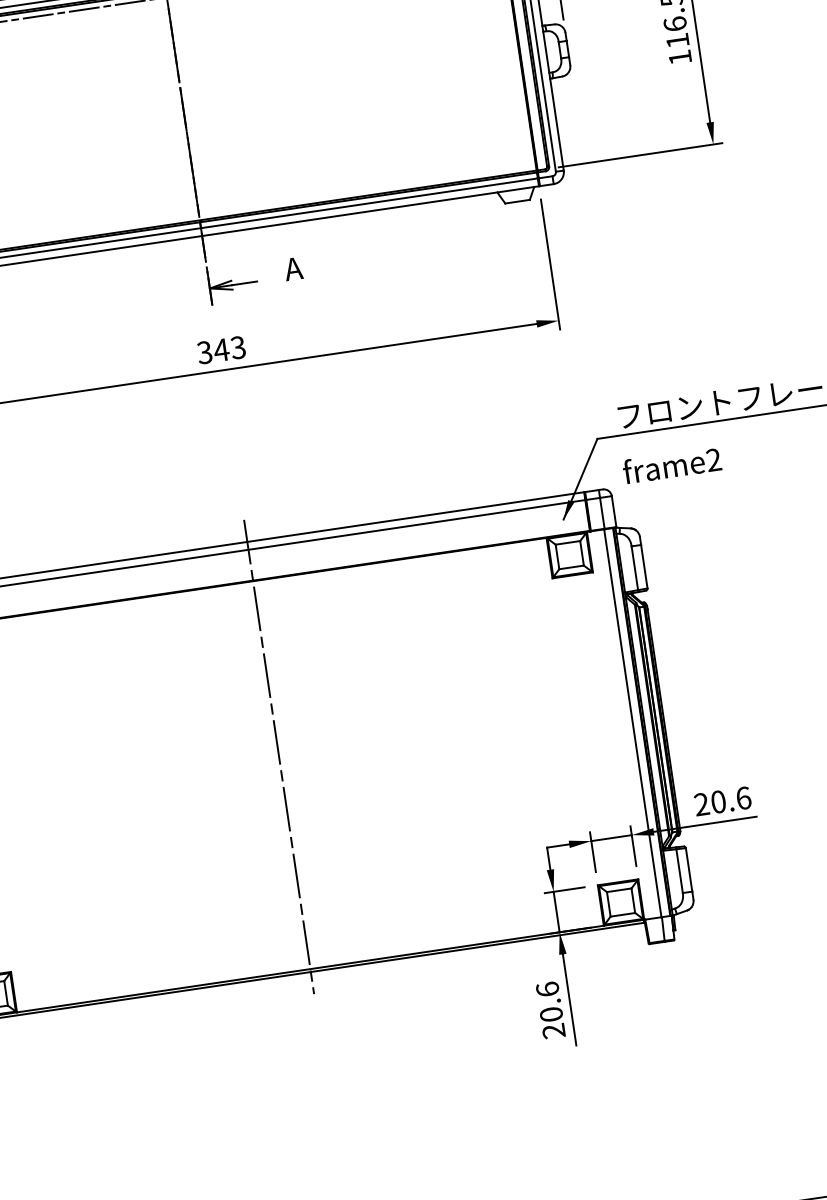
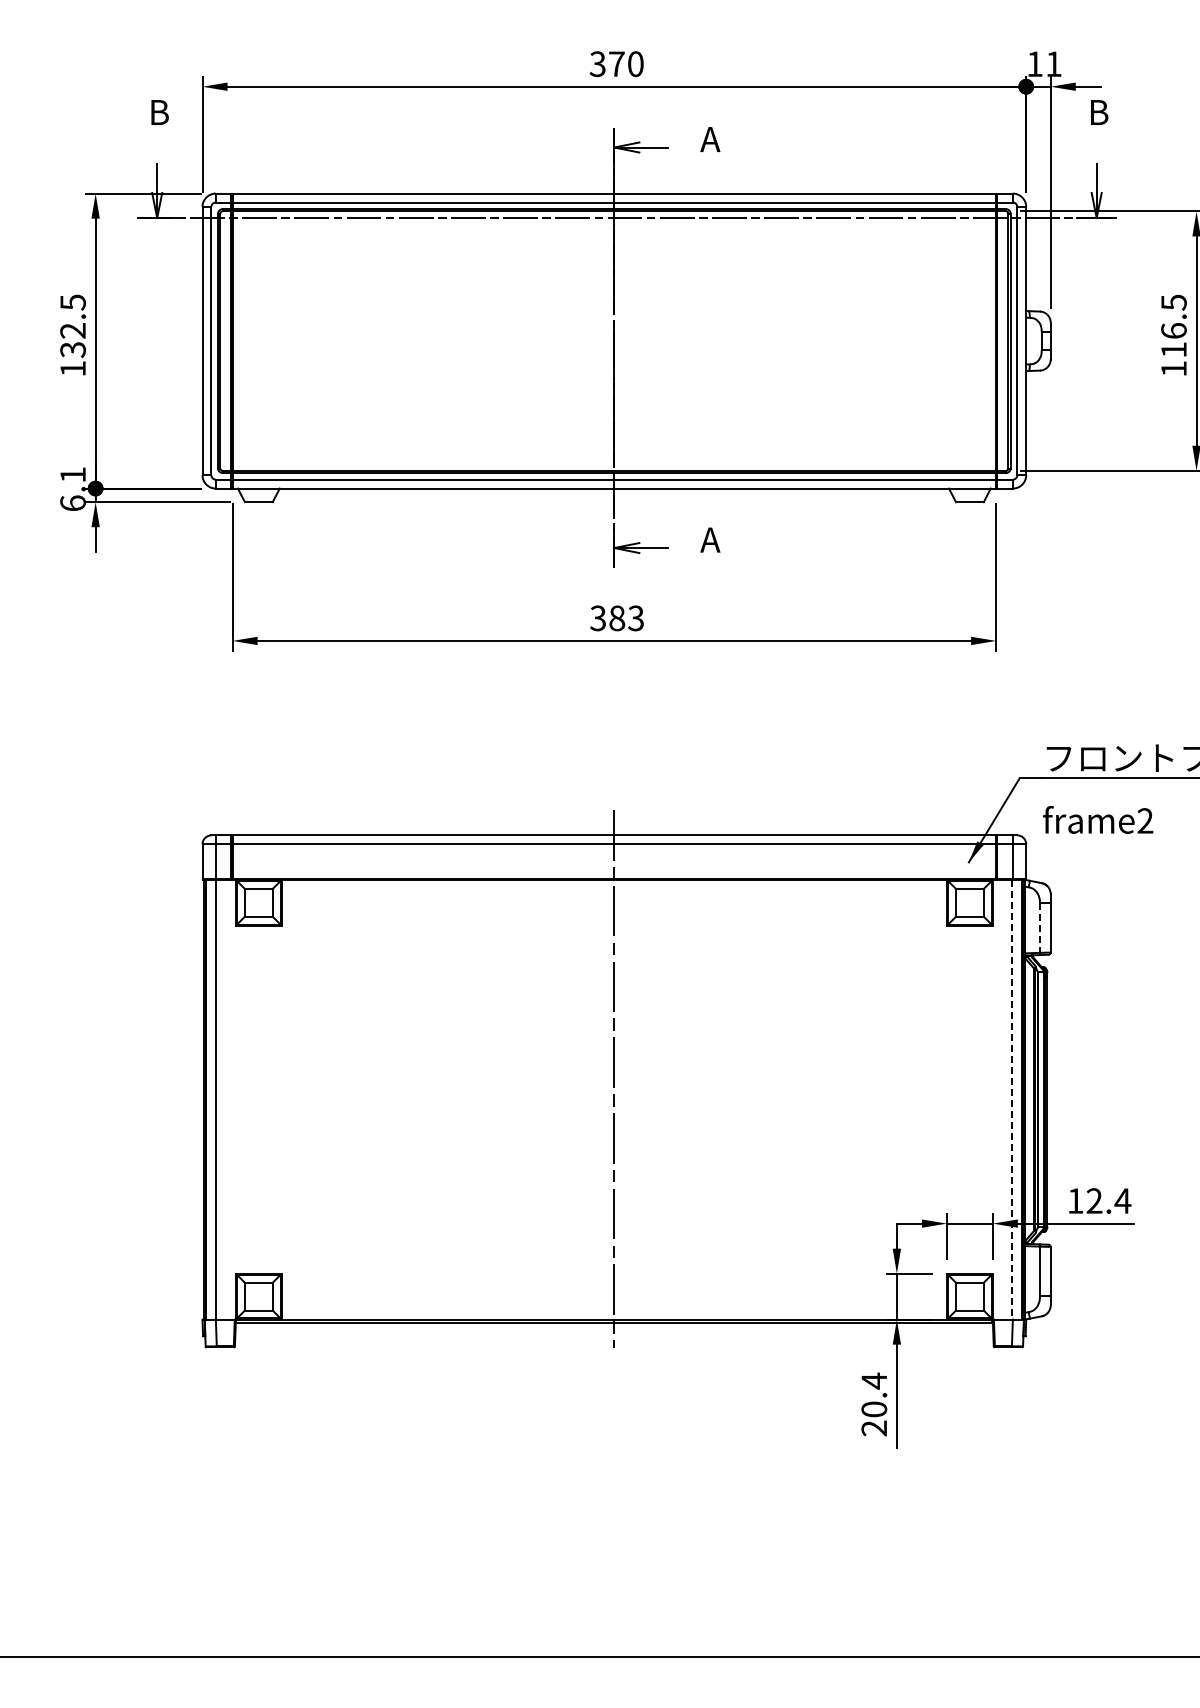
text: (220, 350) -> (616, 618), 343 -> 383
line: (634, 568) -> (1039, 928), solid -> dashed
line: (632, 723) -> (1012, 1099), solid -> dashed
text: (722, 800) -> (1099, 1200), 20.6 -> 12.4
text: (547, 988) -> (874, 1380), 20.6 -> 20.4

